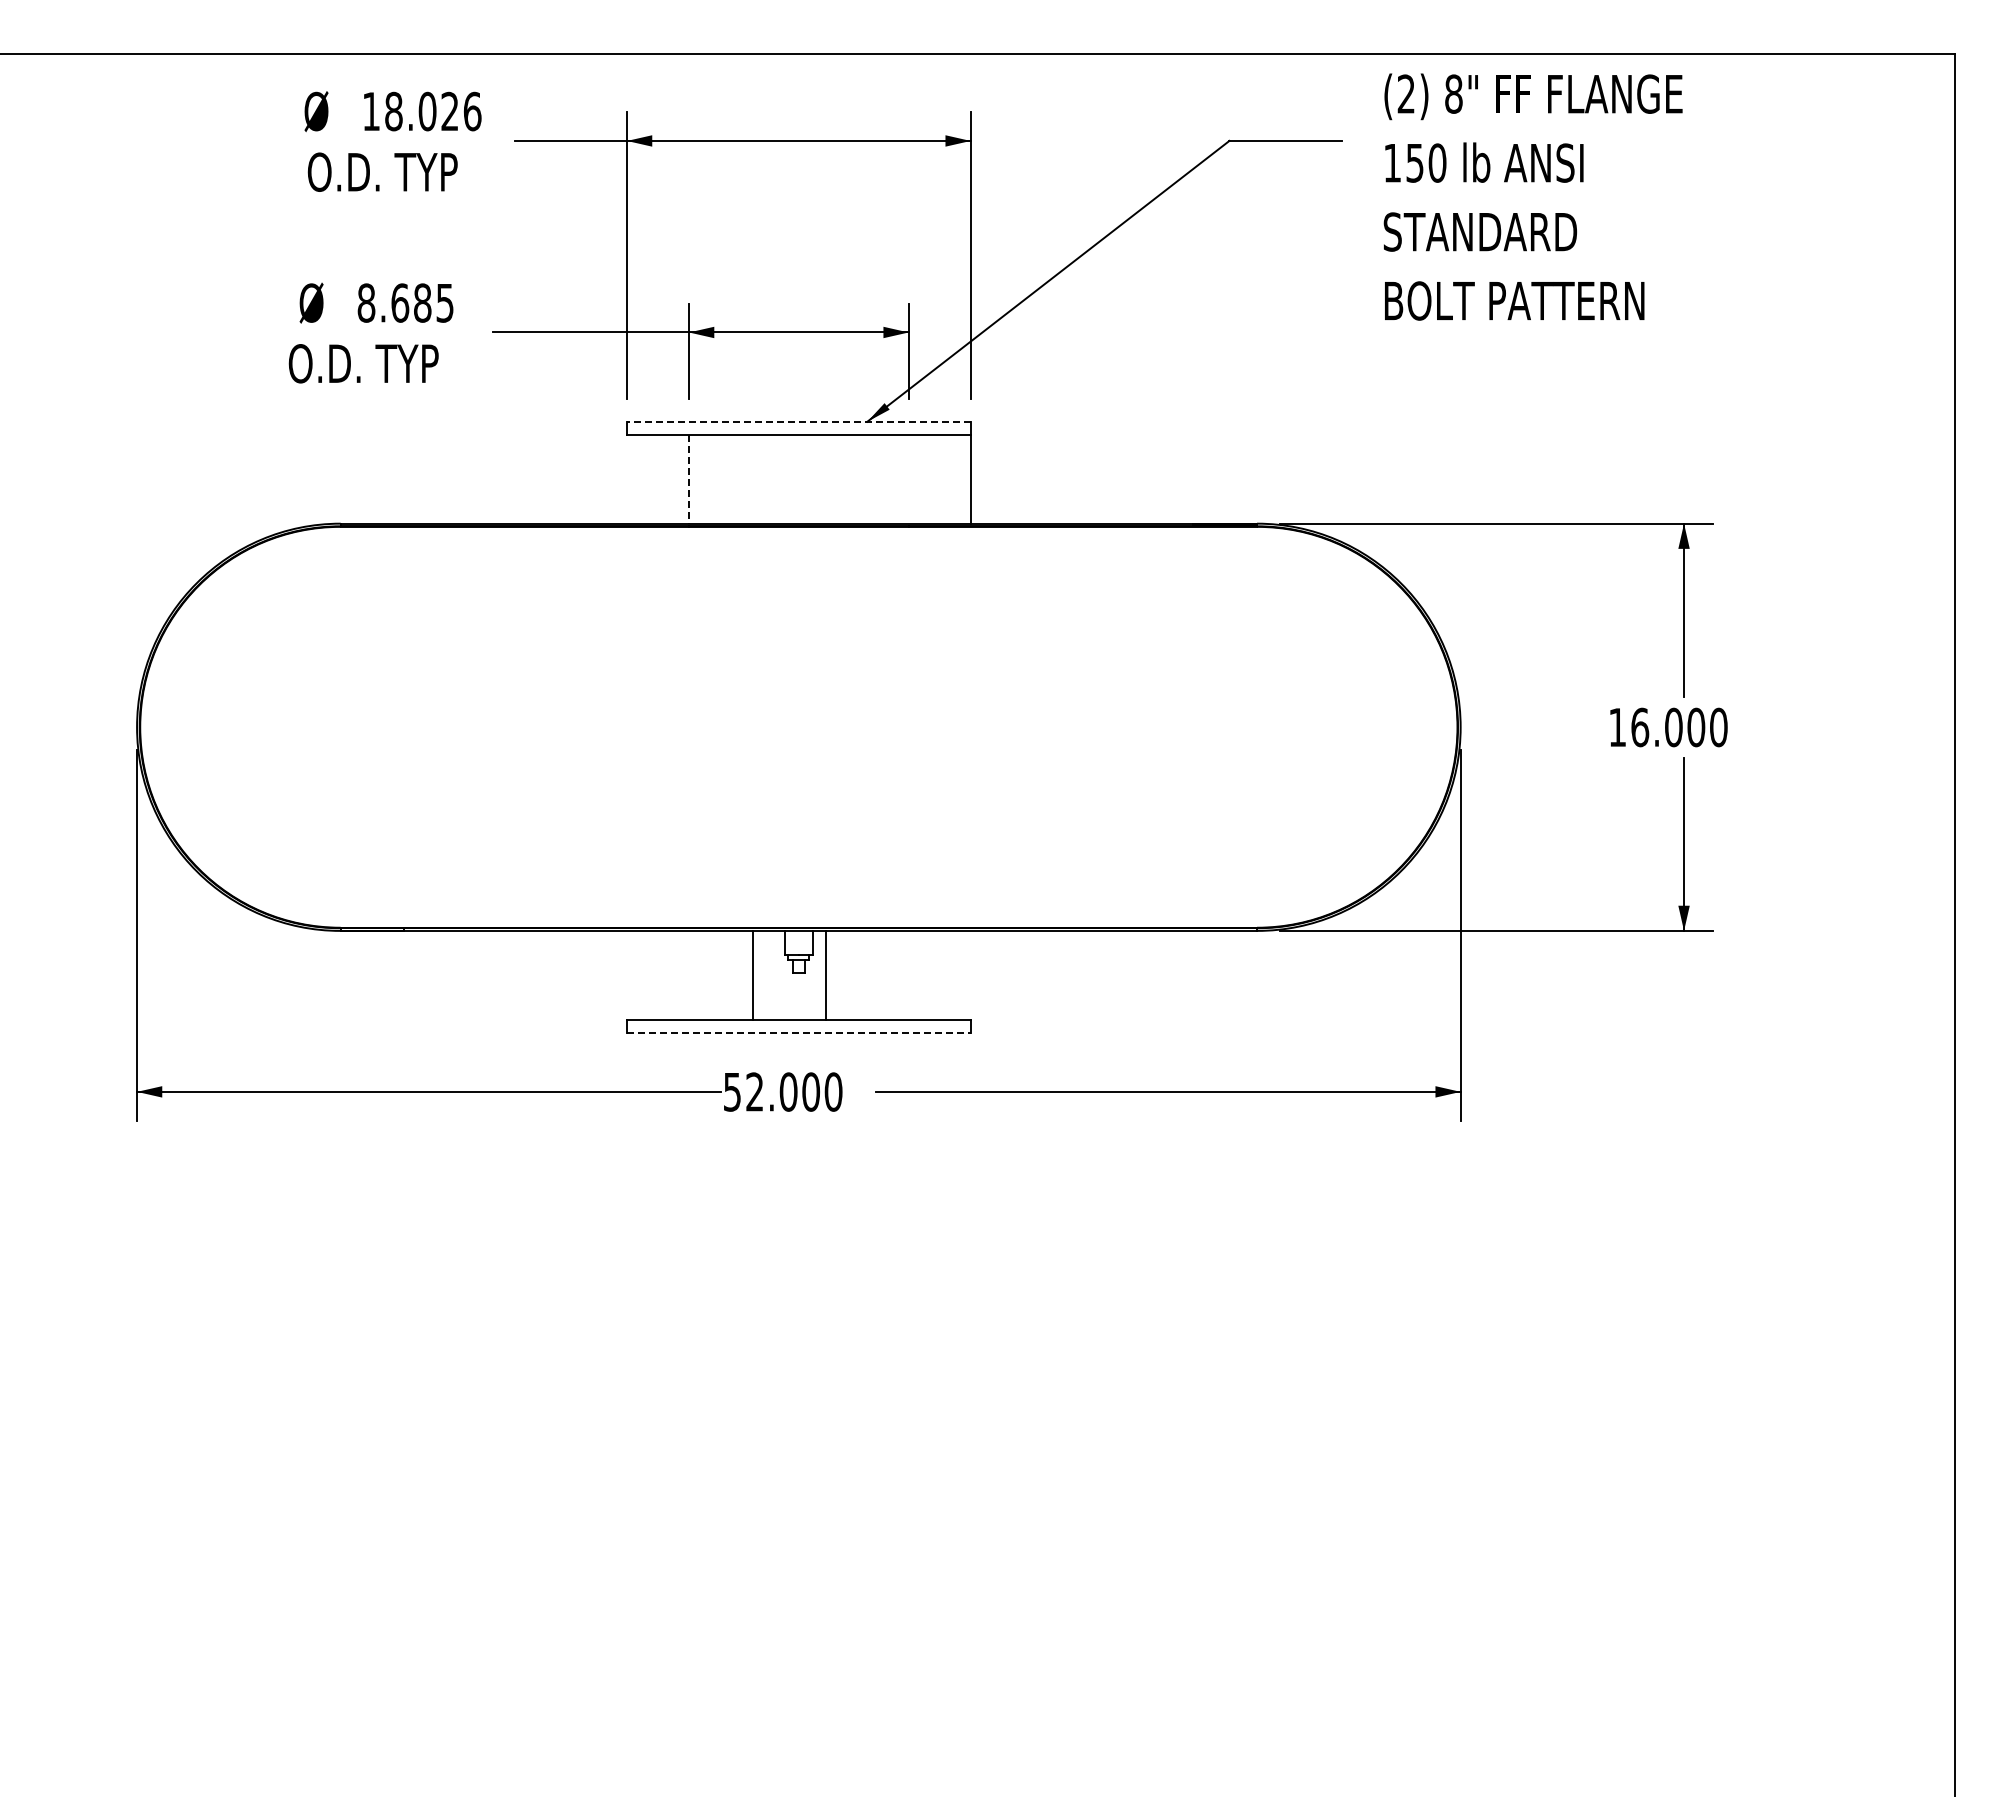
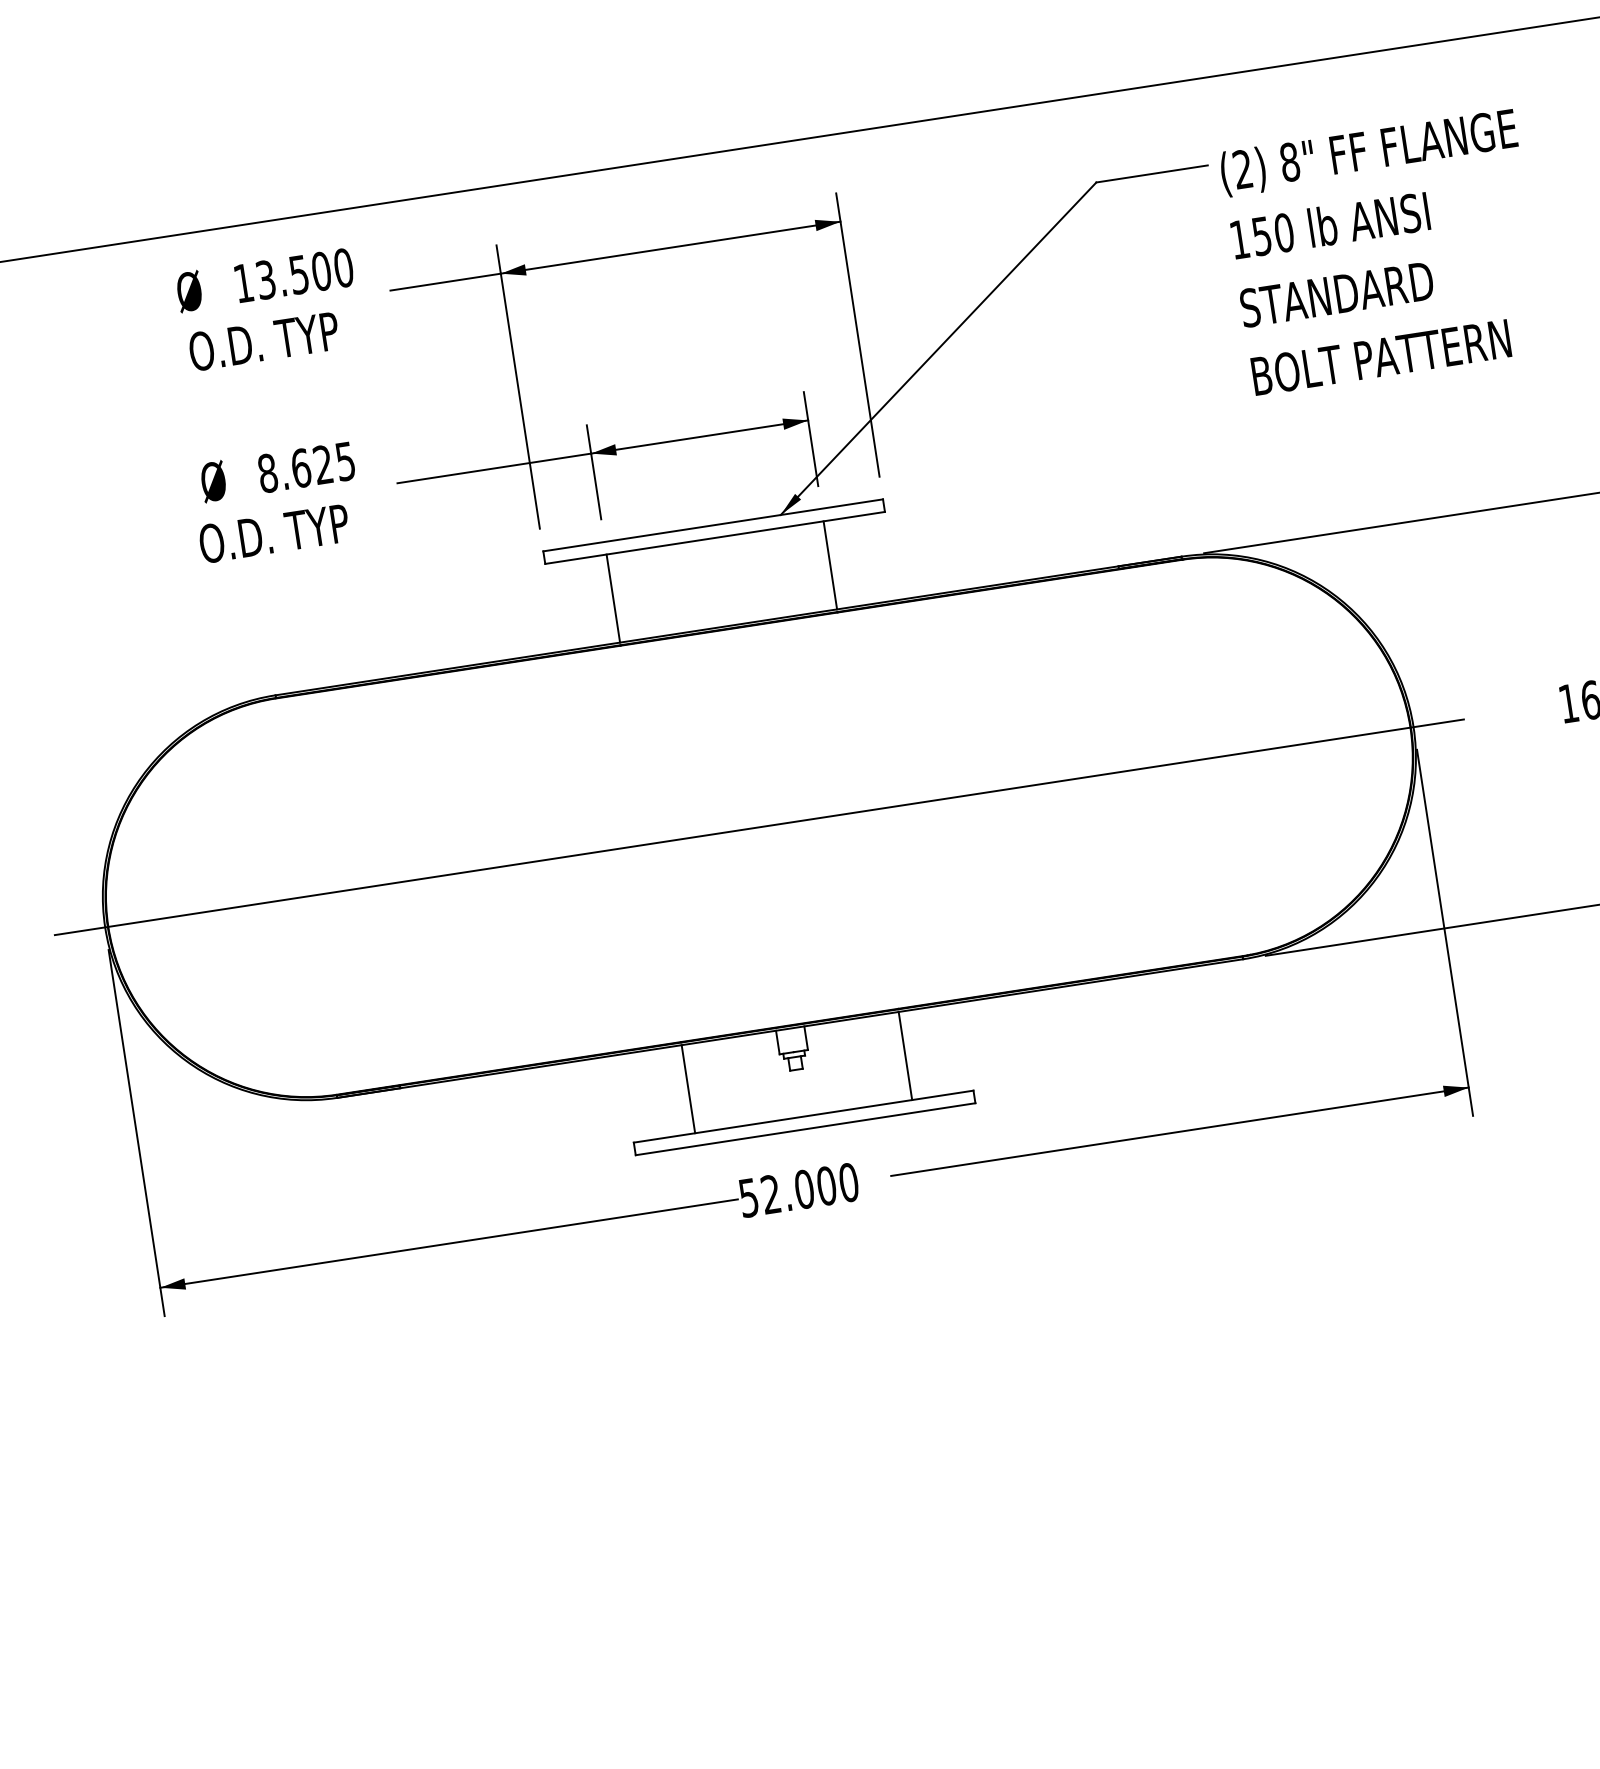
text: (433, 111) -> (305, 273), 18.026 -> 13.500
text: (1532, 196) -> (1383, 251), moved
text: (422, 302) -> (323, 464), 8.685 -> 8.625
line: (798, 421) -> (712, 525), dashed -> solid
line: (970, 478) -> (830, 564), moved
line: (689, 479) -> (613, 598), dashed -> solid
line: (798, 727) -> (759, 827), added
line: (753, 975) -> (688, 1089), moved
line: (825, 975) -> (905, 1056), moved
line: (798, 1032) -> (805, 1129), dashed -> solid

